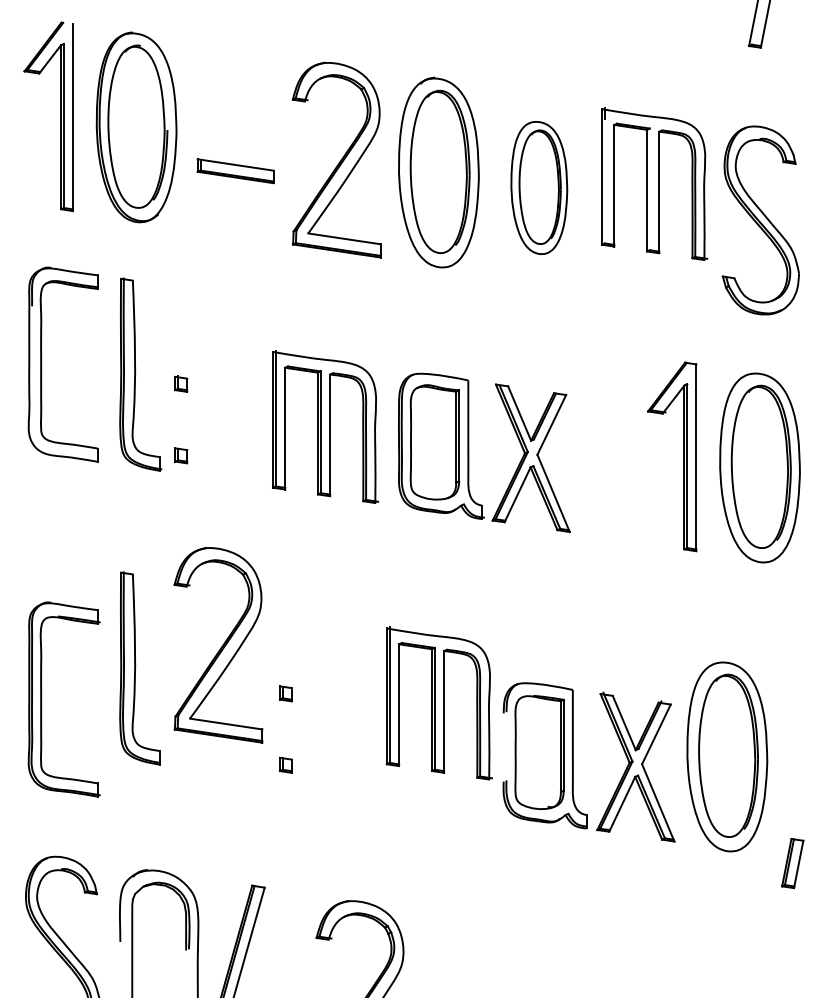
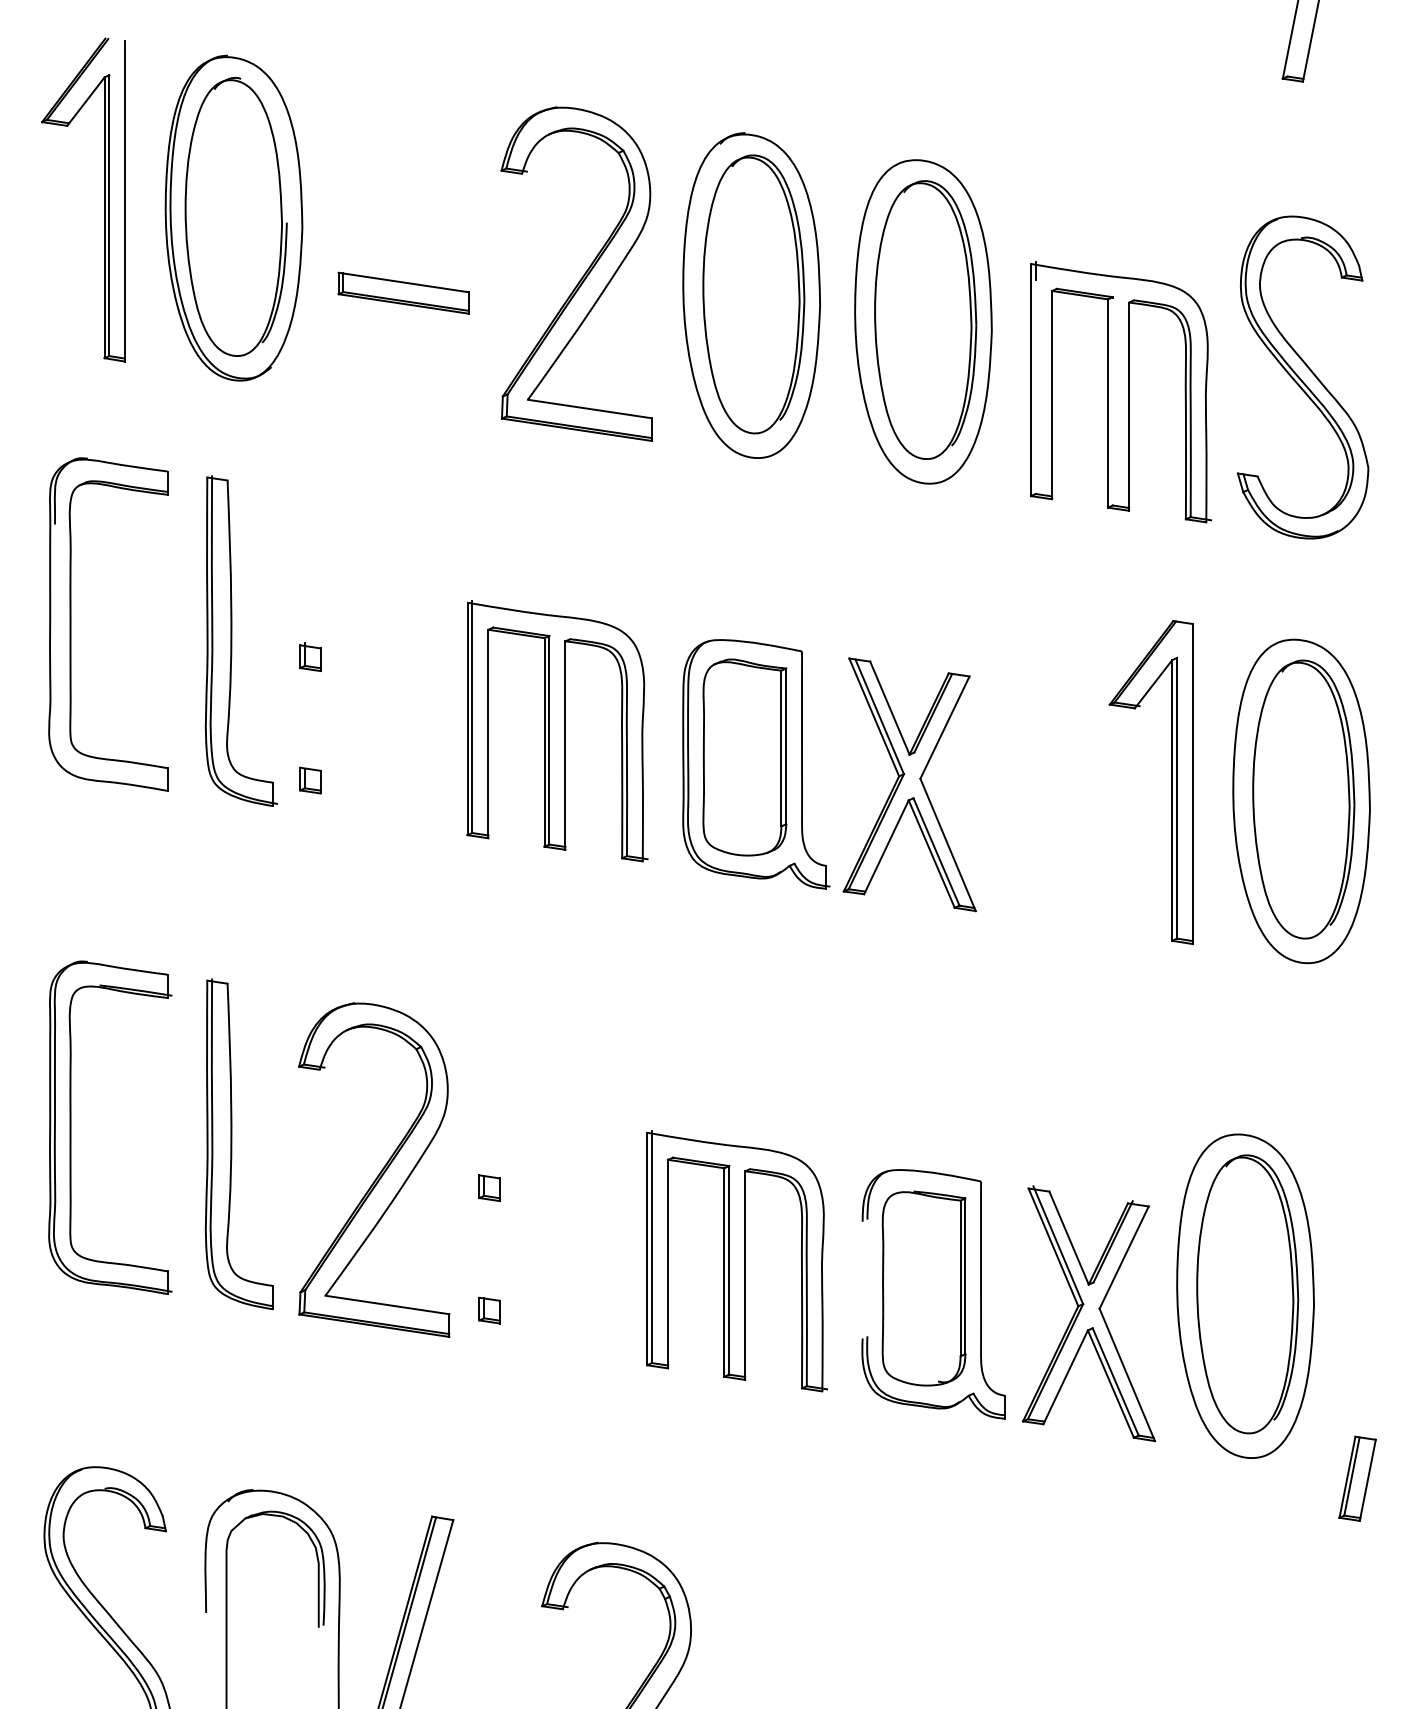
part: (654, 183) -> (1120, 391), moved
part: (539, 187) -> (923, 321), size x1.43
part: (218, 645) -> (374, 1170), moved
part: (42, 699) -> (72, 1127), moved
part: (438, 703) -> (735, 1261), moved

